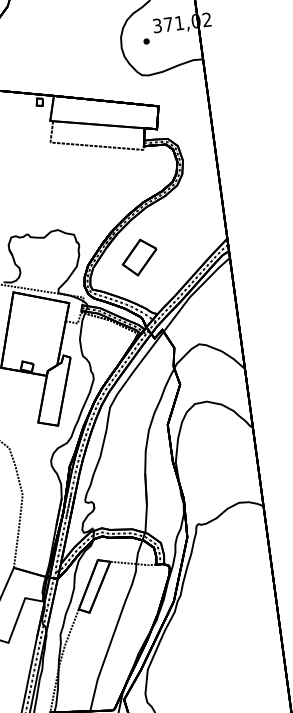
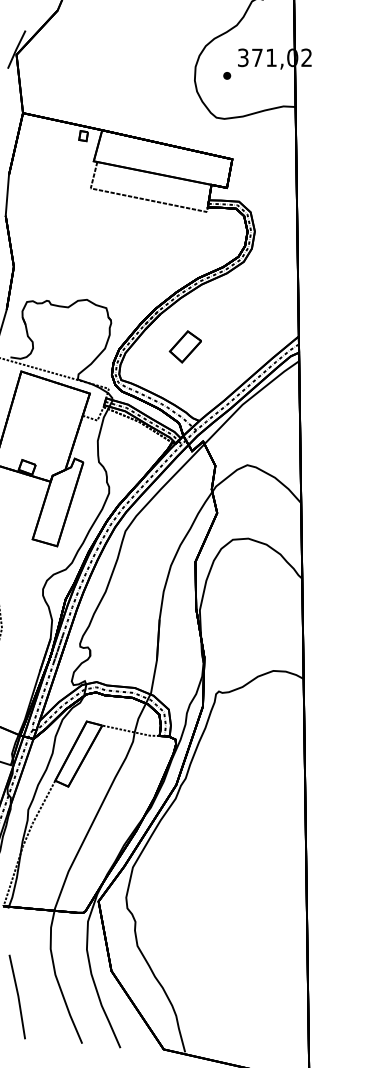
part: (139, 257) -> (185, 346), size x0.7

